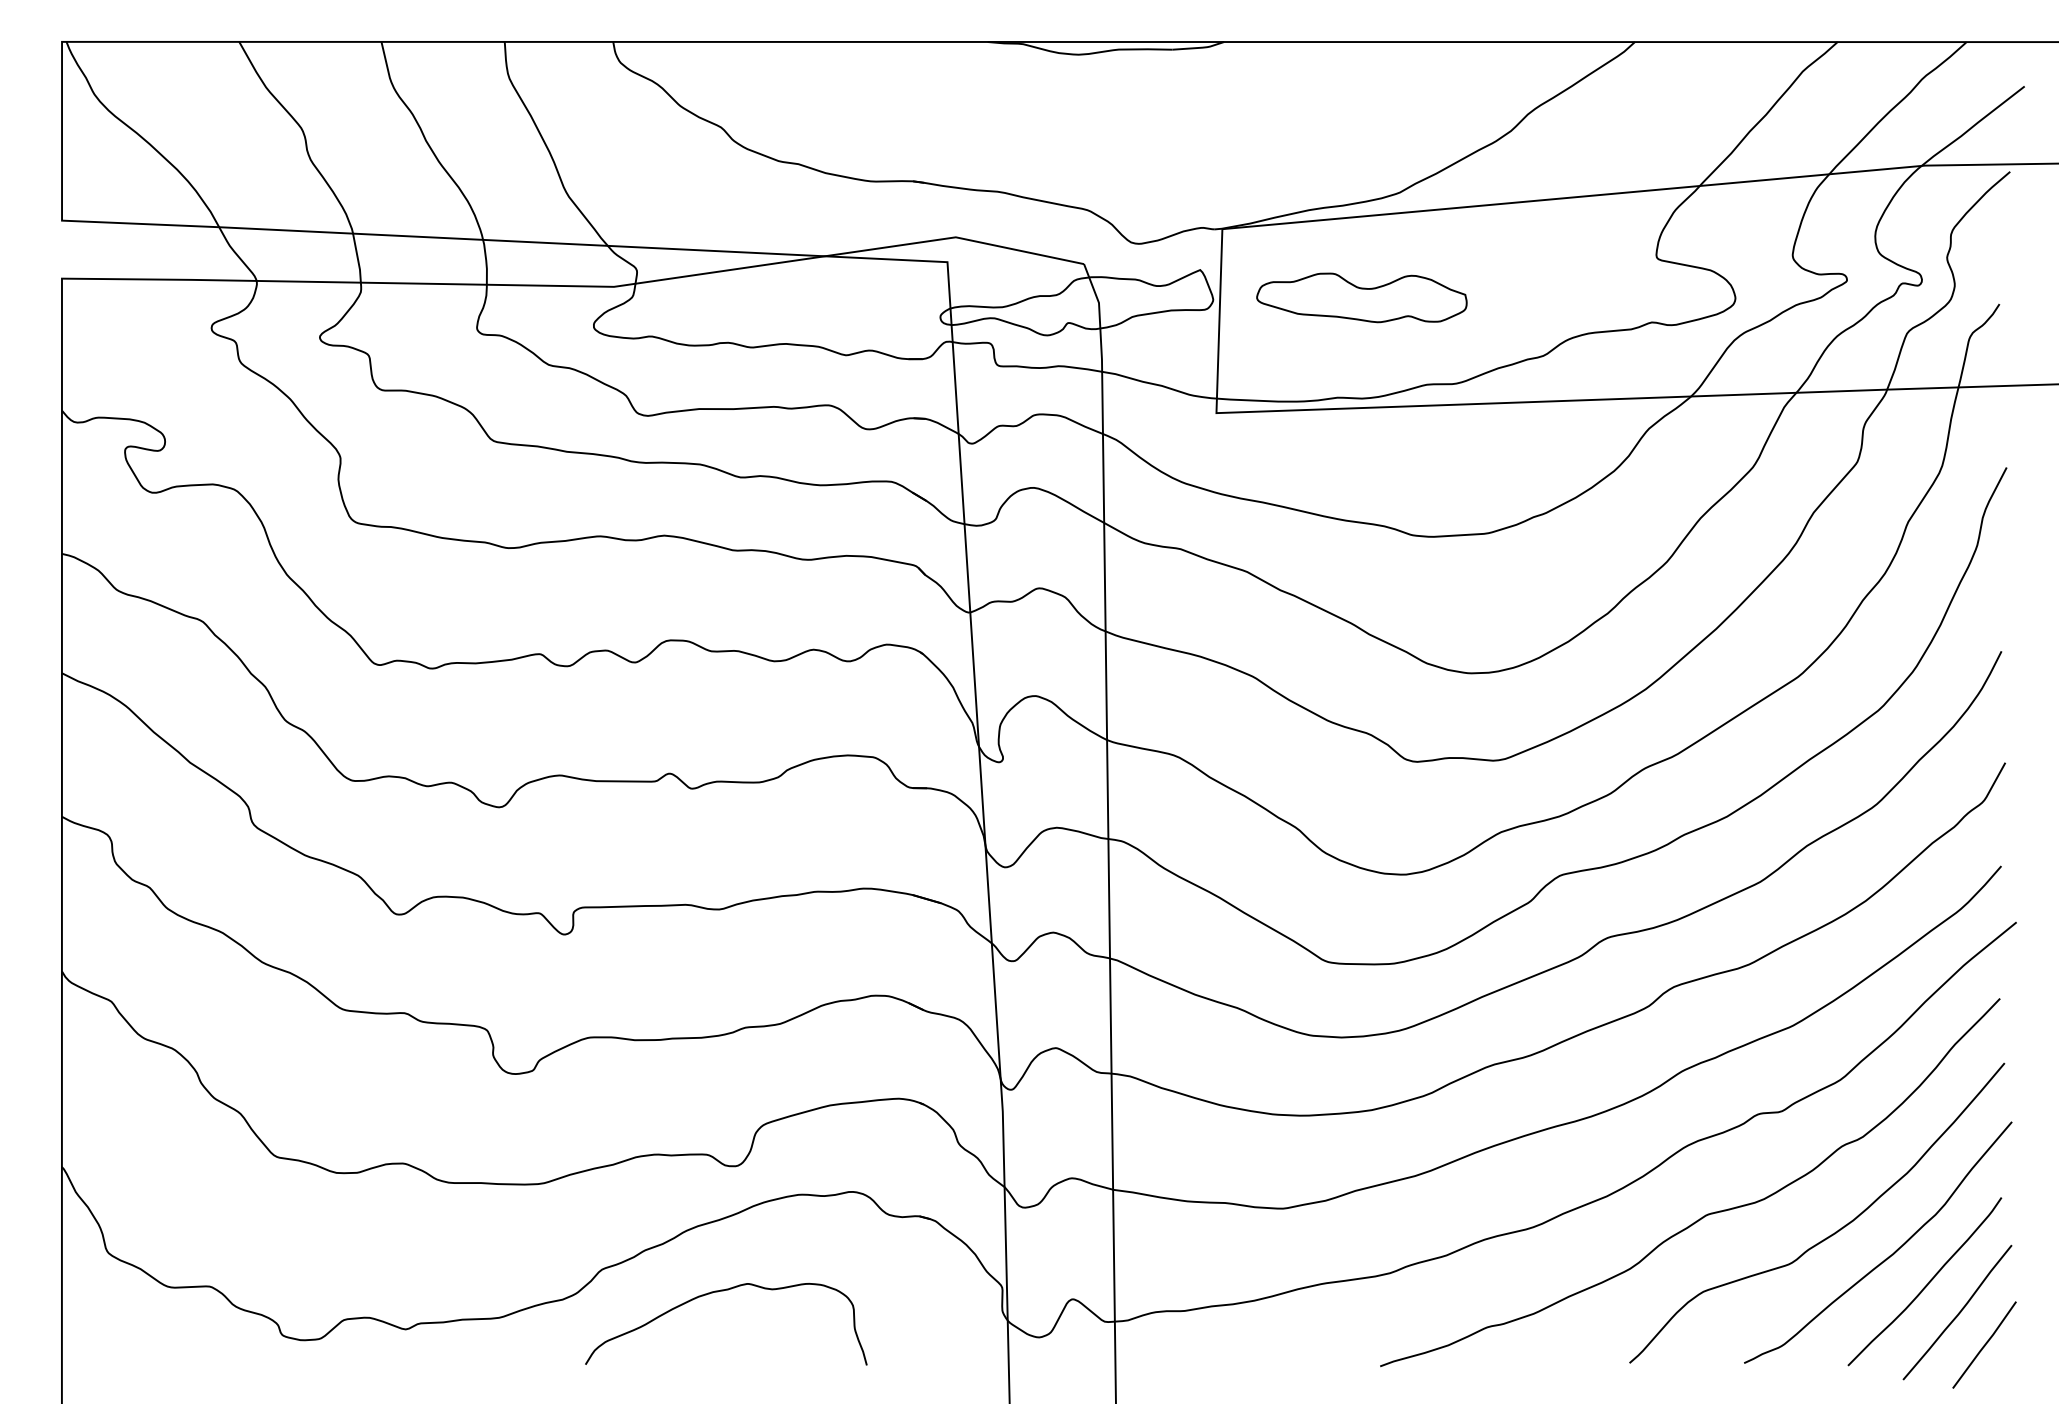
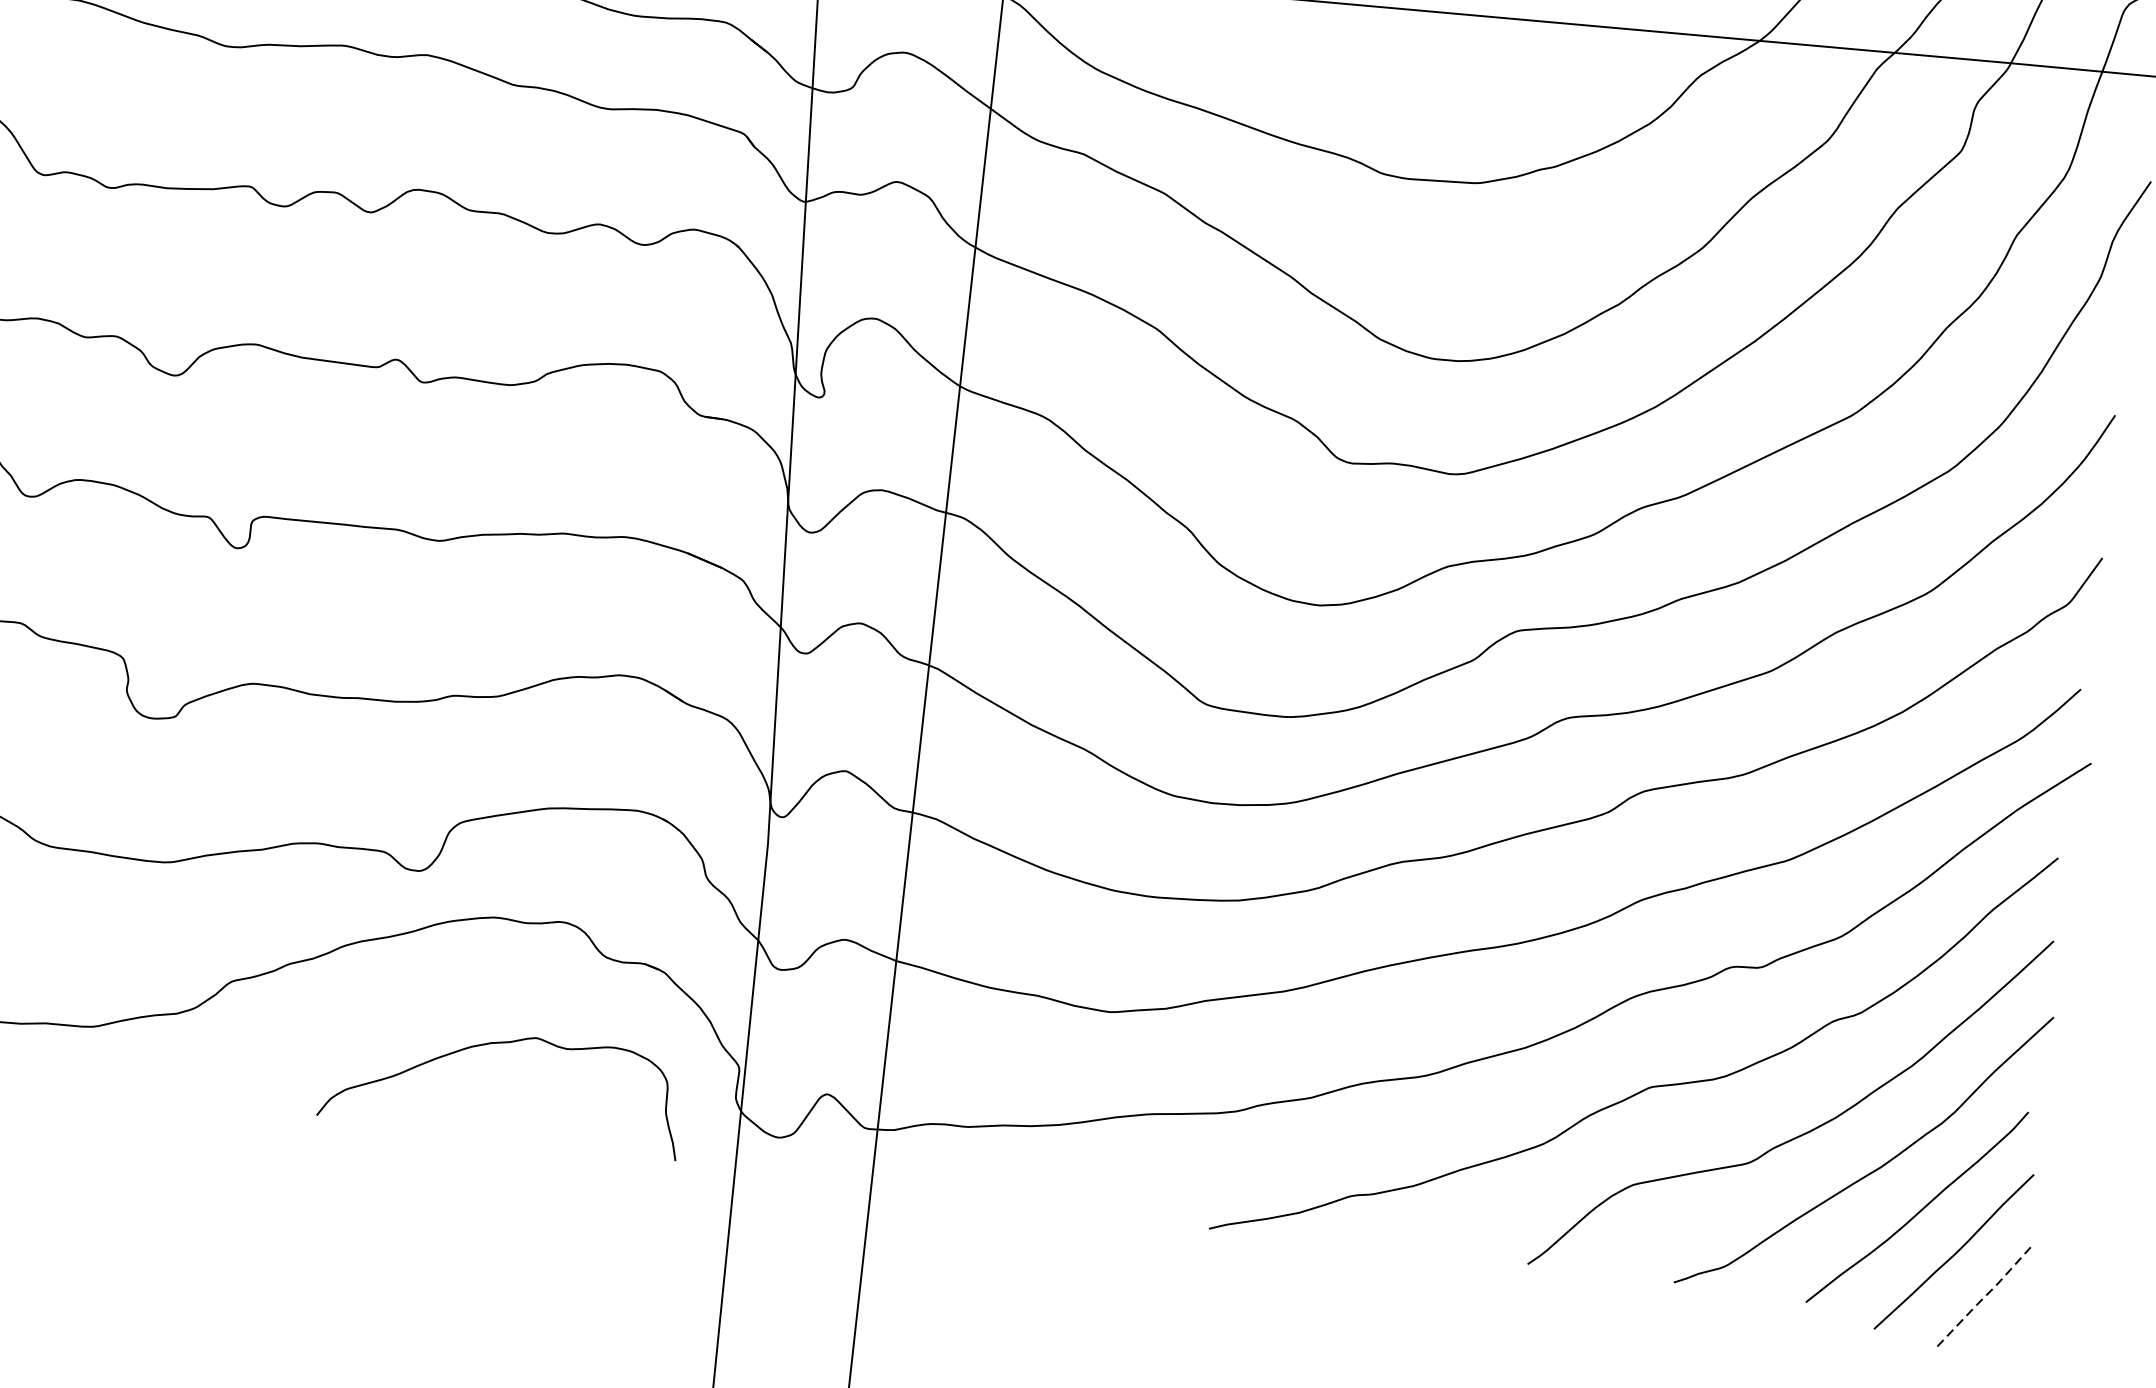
curve: (718, 1292) -> (497, 1044), moved
line: (1984, 1345) -> (1983, 1298), solid -> dashed

